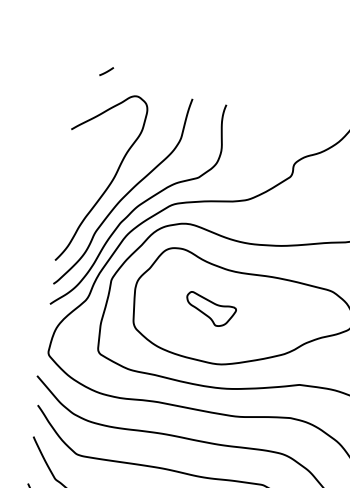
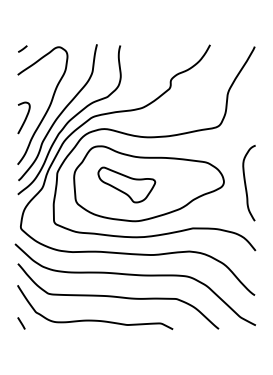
curve: (106, 70) -> (22, 48), moved
curve: (74, 192) -> (25, 117), added
part: (210, 308) -> (126, 184), size x1.67

